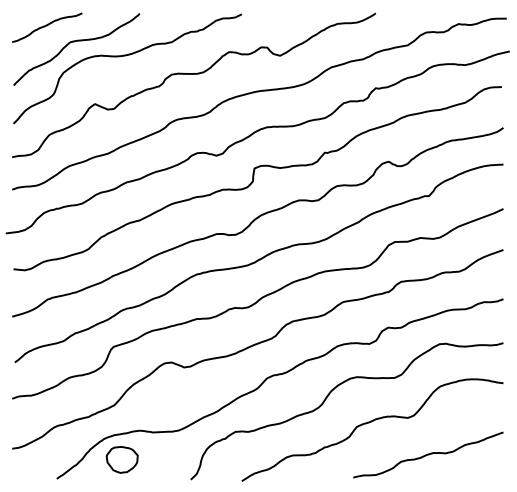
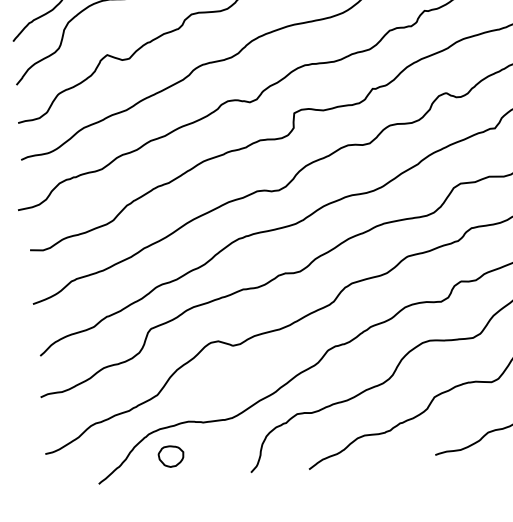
part: (121, 459) -> (170, 456), size x0.7

